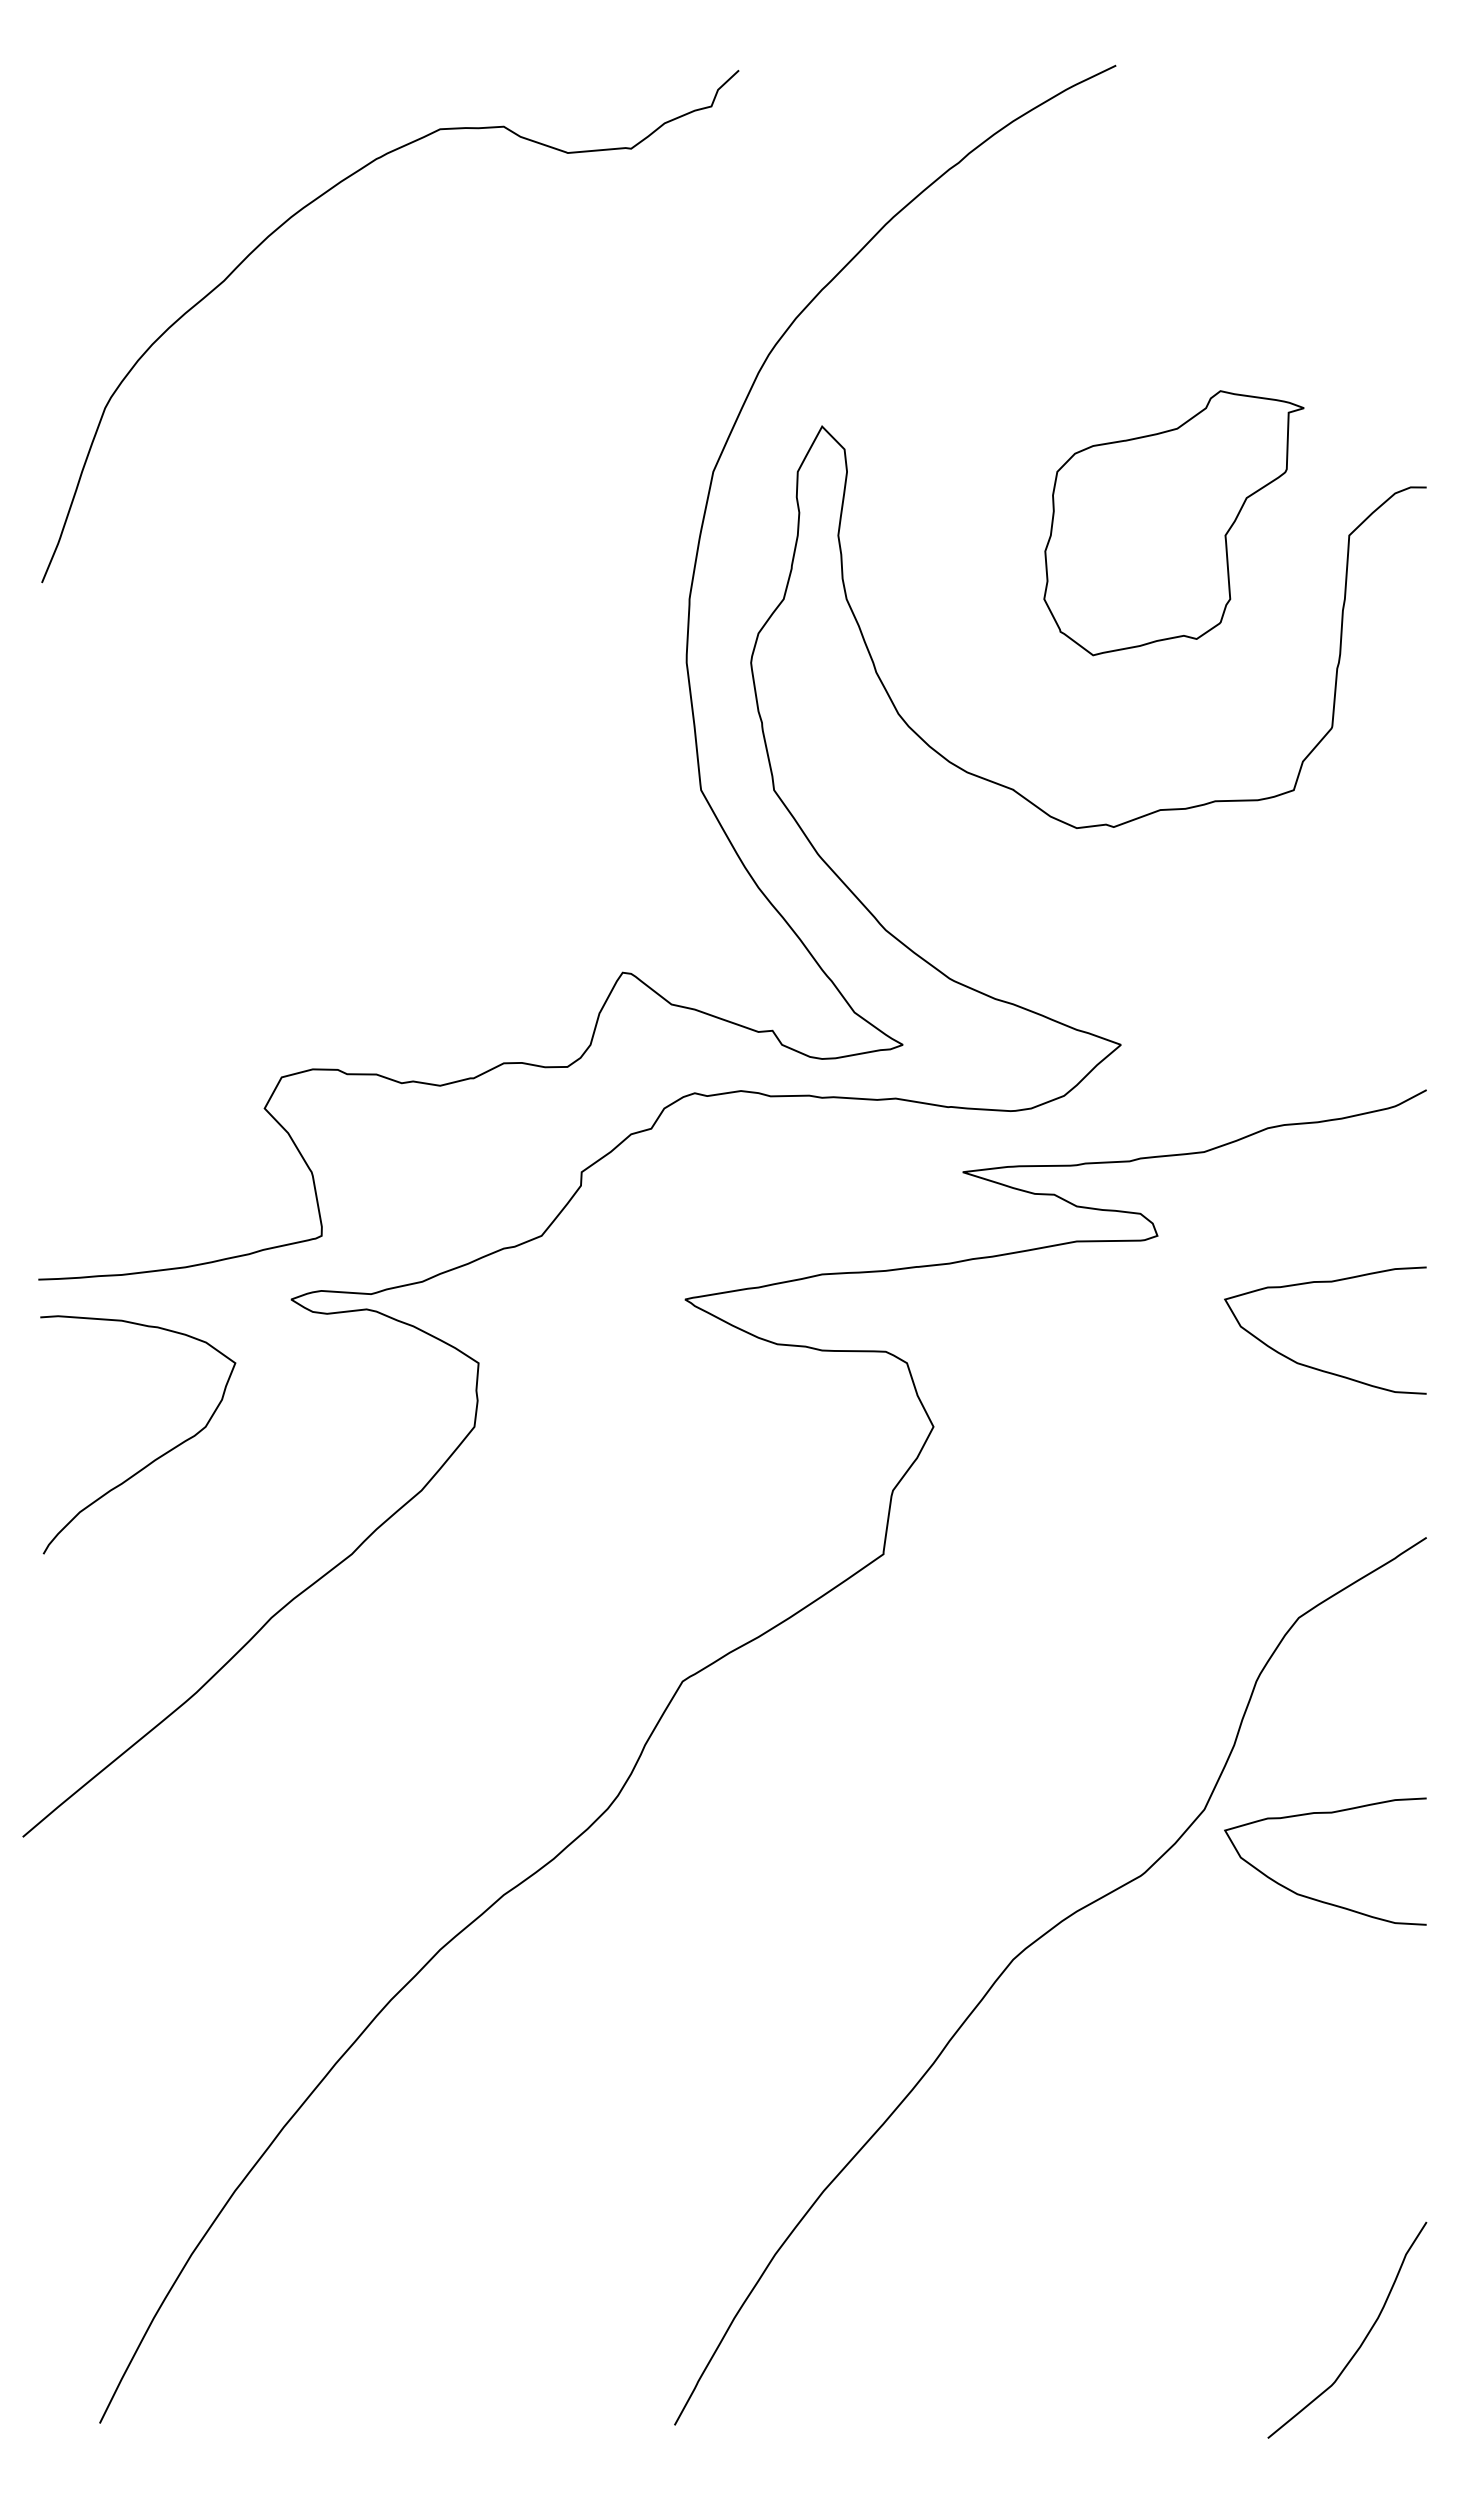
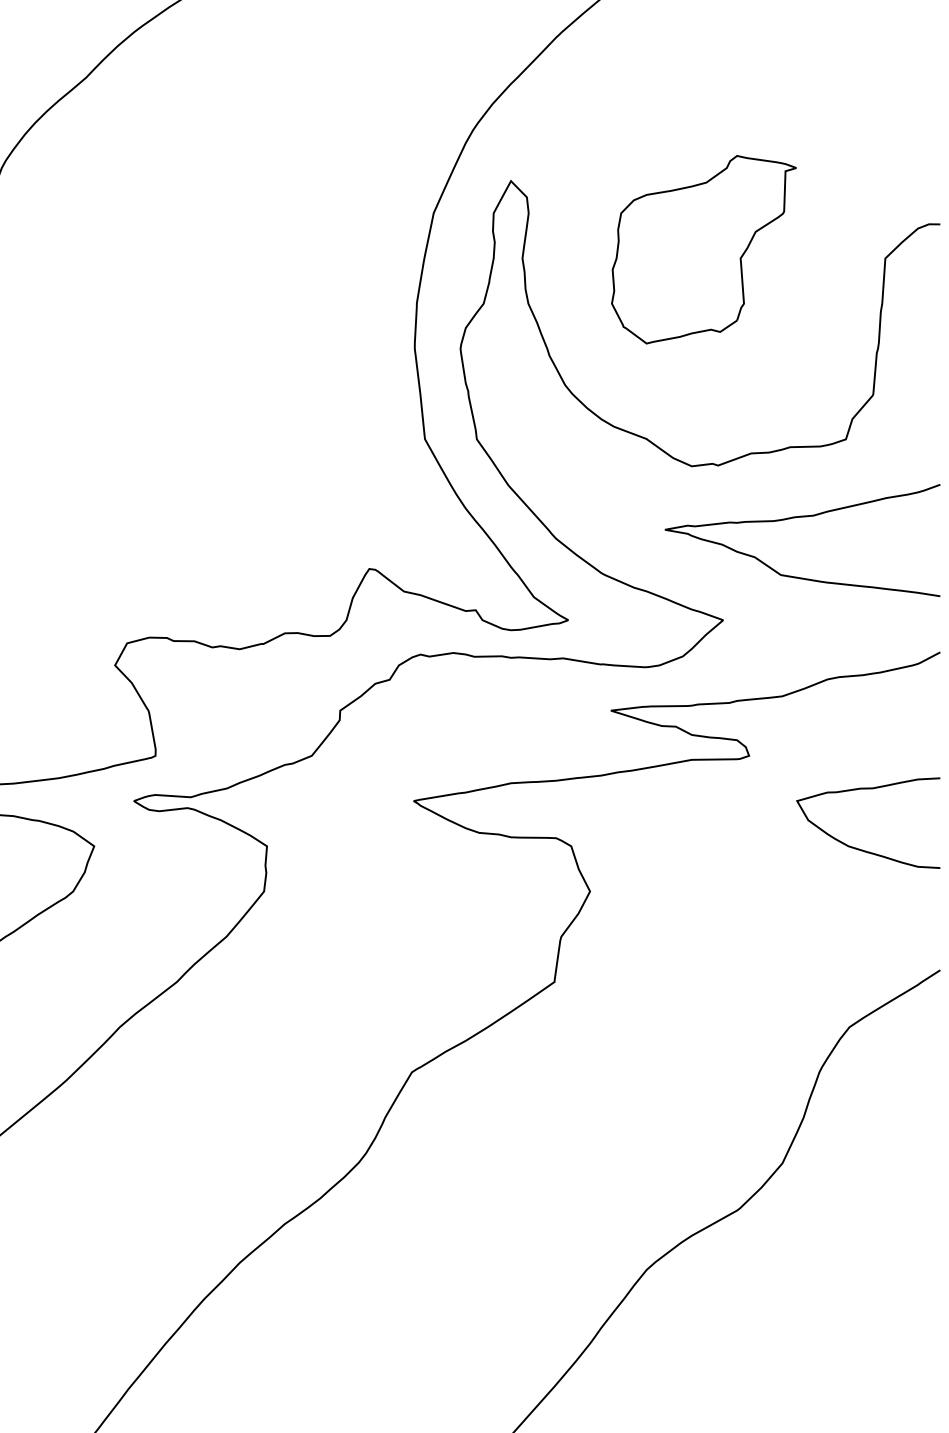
part: (1173, 523) -> (703, 249), moved
curve: (1229, 900) -> (800, 517), added
curve: (1312, 1897) -> (859, 1225), removed

